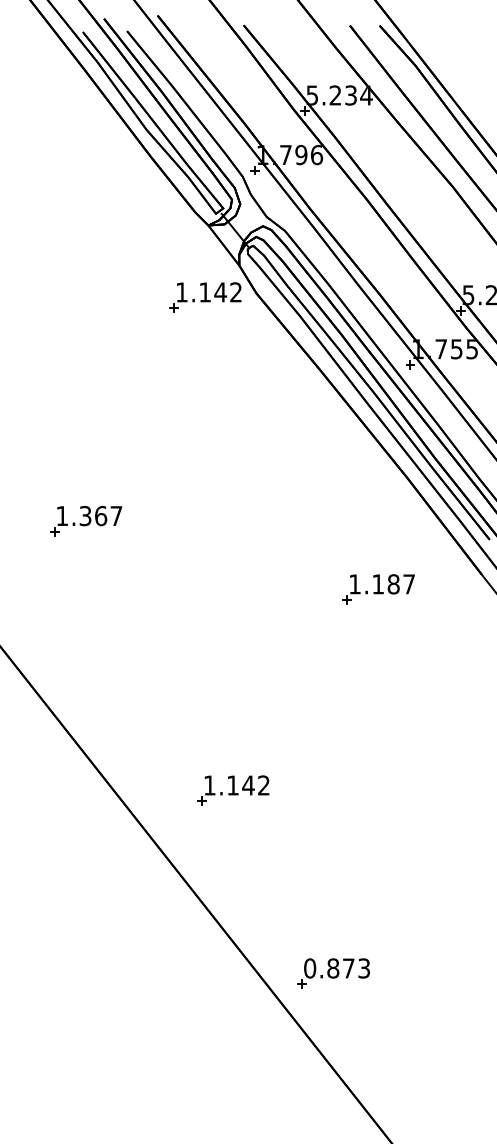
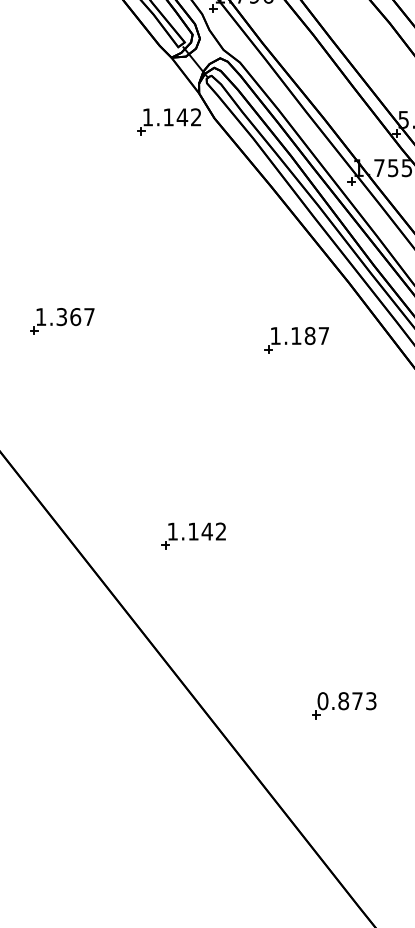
part: (378, 589) -> (296, 340), moved
part: (233, 790) -> (193, 536), moved
part: (333, 973) -> (343, 705), moved

